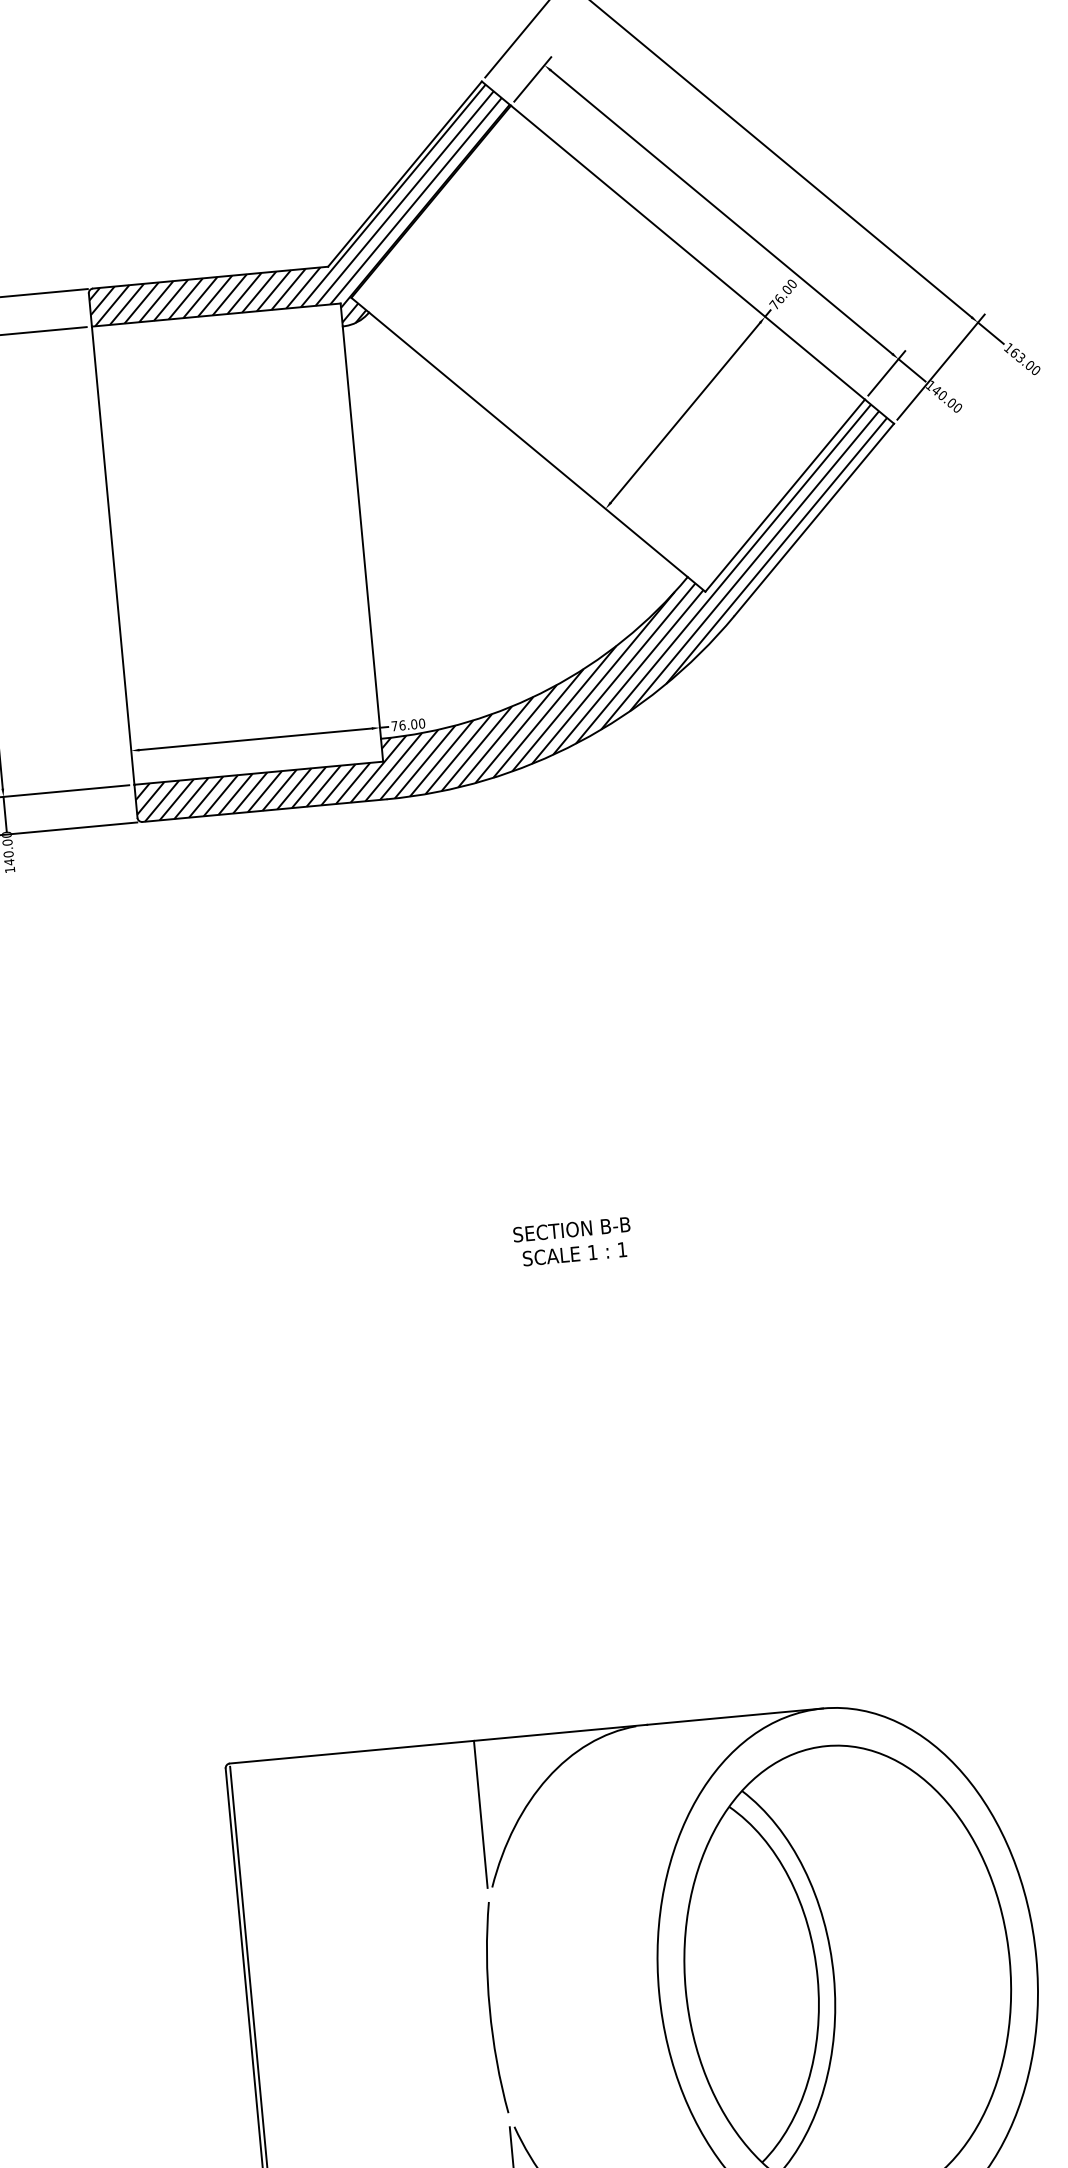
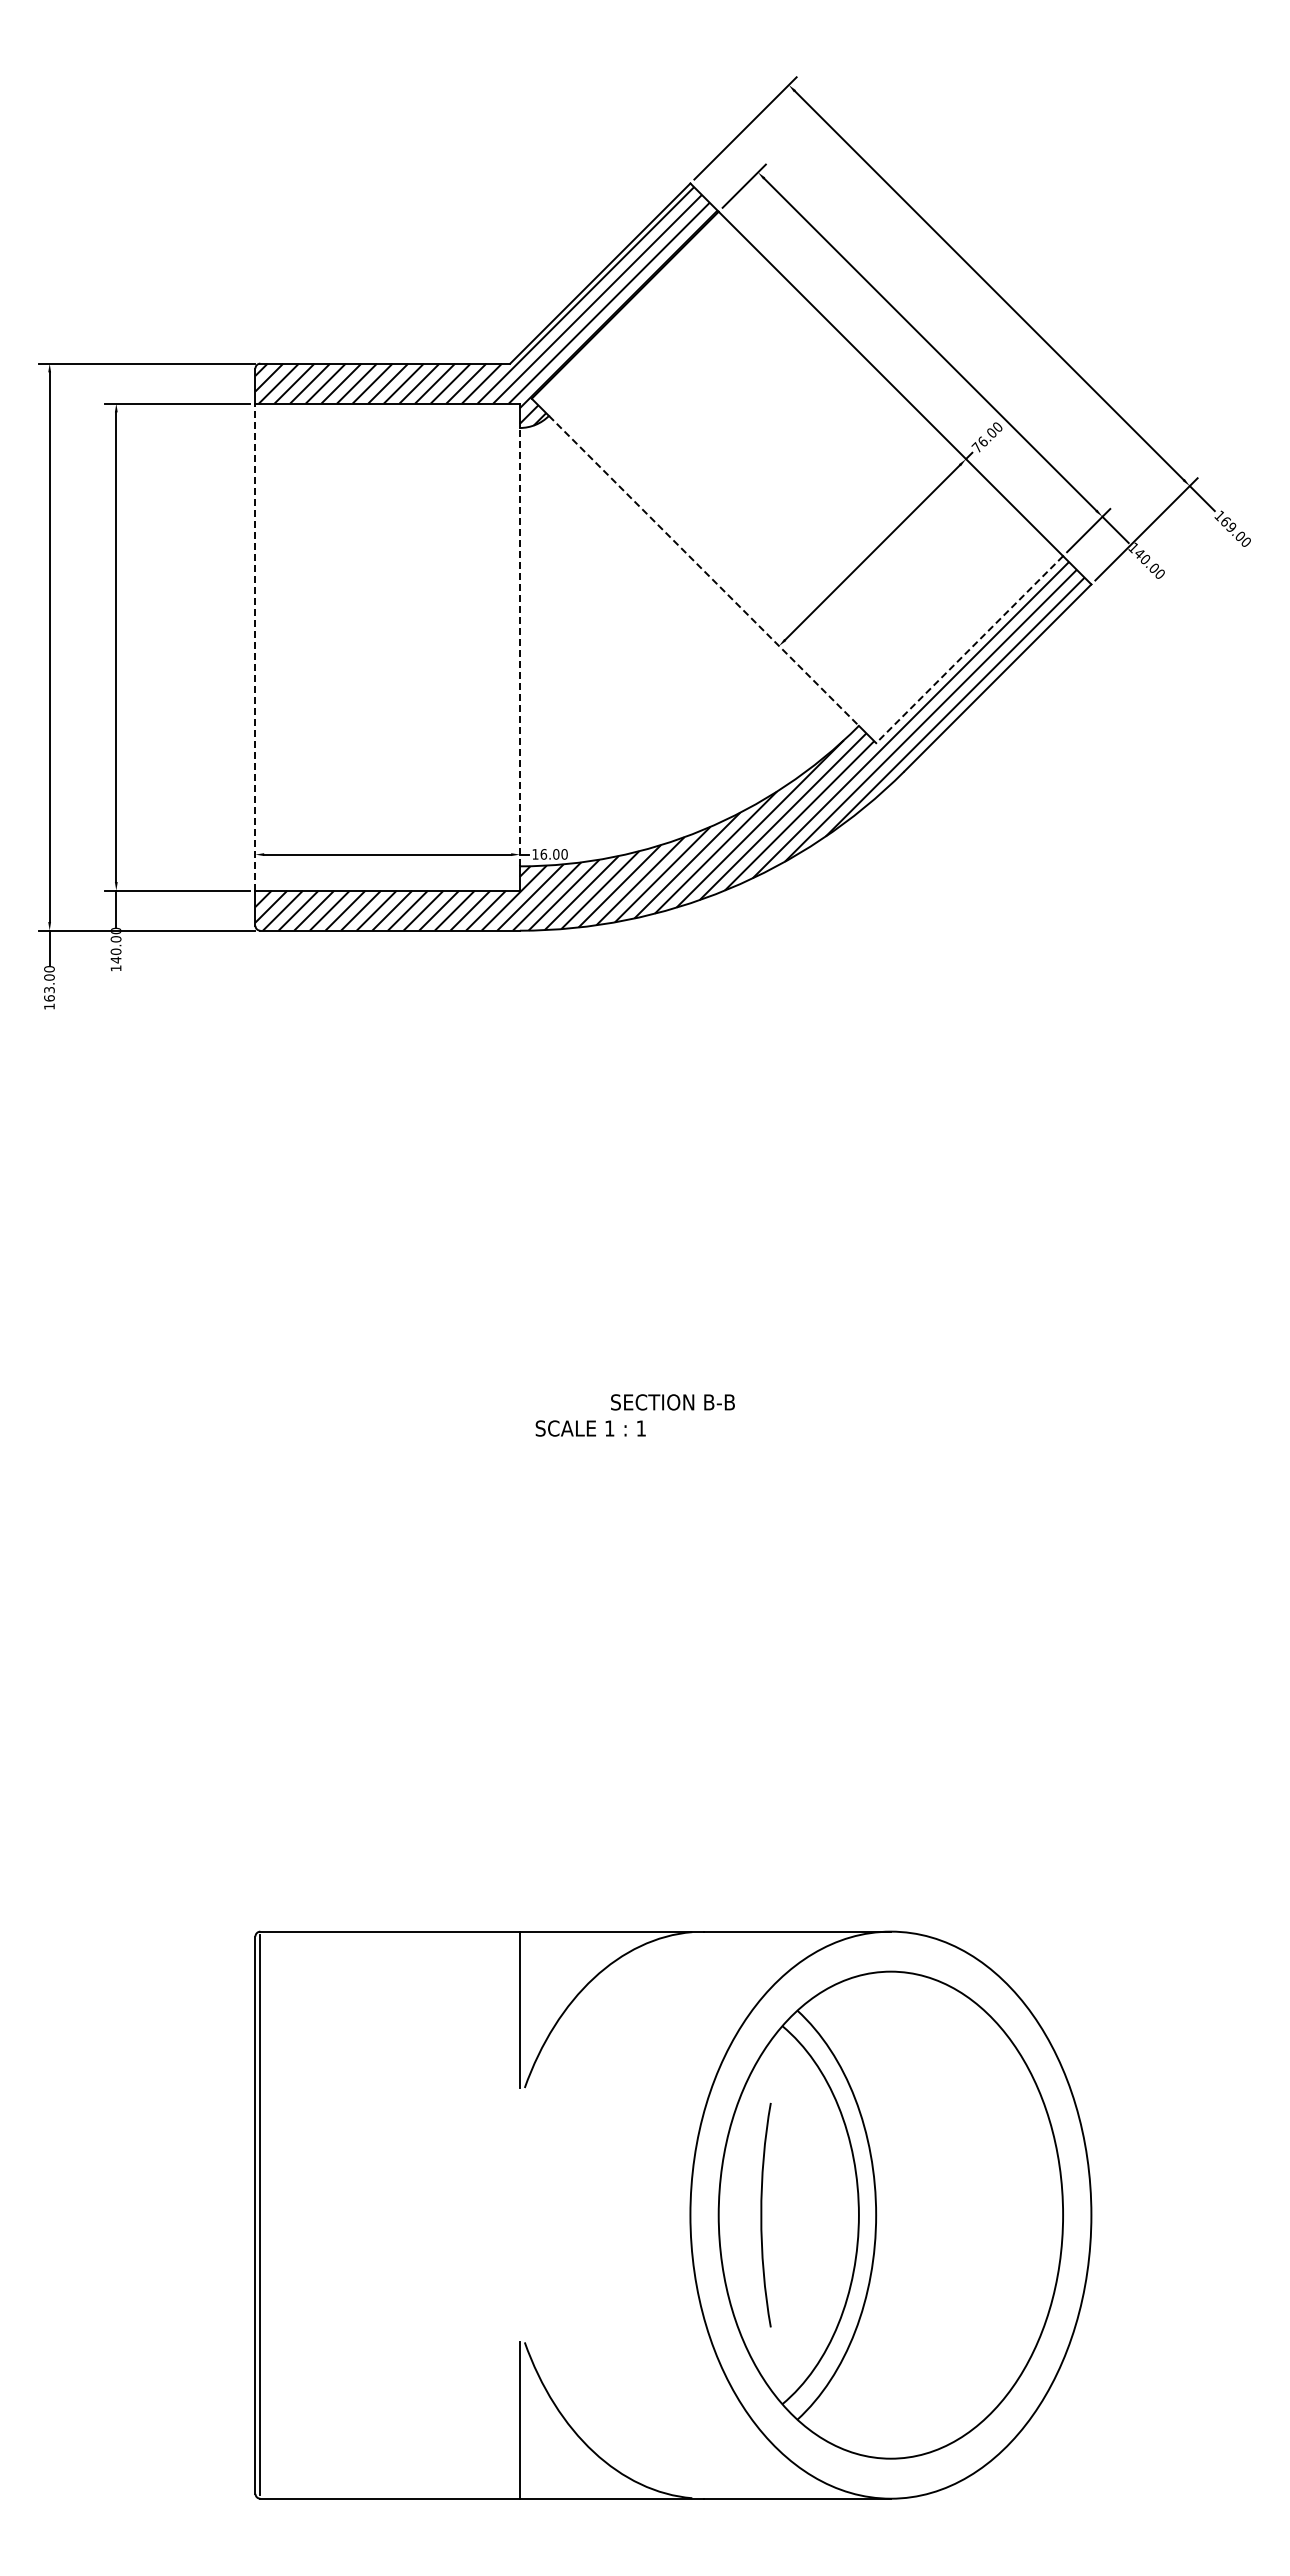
text: (1020, 357) -> (1231, 527), 163.00 -> 169.00
line: (528, 445) -> (704, 571), solid -> dashed
line: (785, 495) -> (969, 649), solid -> dashed
line: (361, 532) -> (519, 646), solid -> dashed
line: (113, 555) -> (255, 647), solid -> dashed
text: (394, 726) -> (535, 854), 76.00 -> 16.00
text: (574, 1254) -> (590, 1428), moved
curve: (490, 2007) -> (762, 2214), moved

